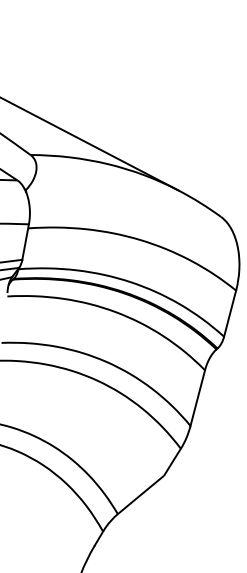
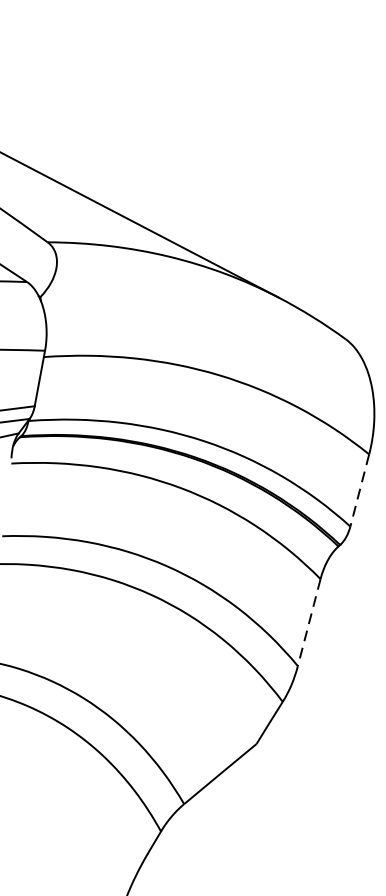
line: (230, 313) -> (360, 490), solid -> dashed
line: (197, 398) -> (308, 623), solid -> dashed

